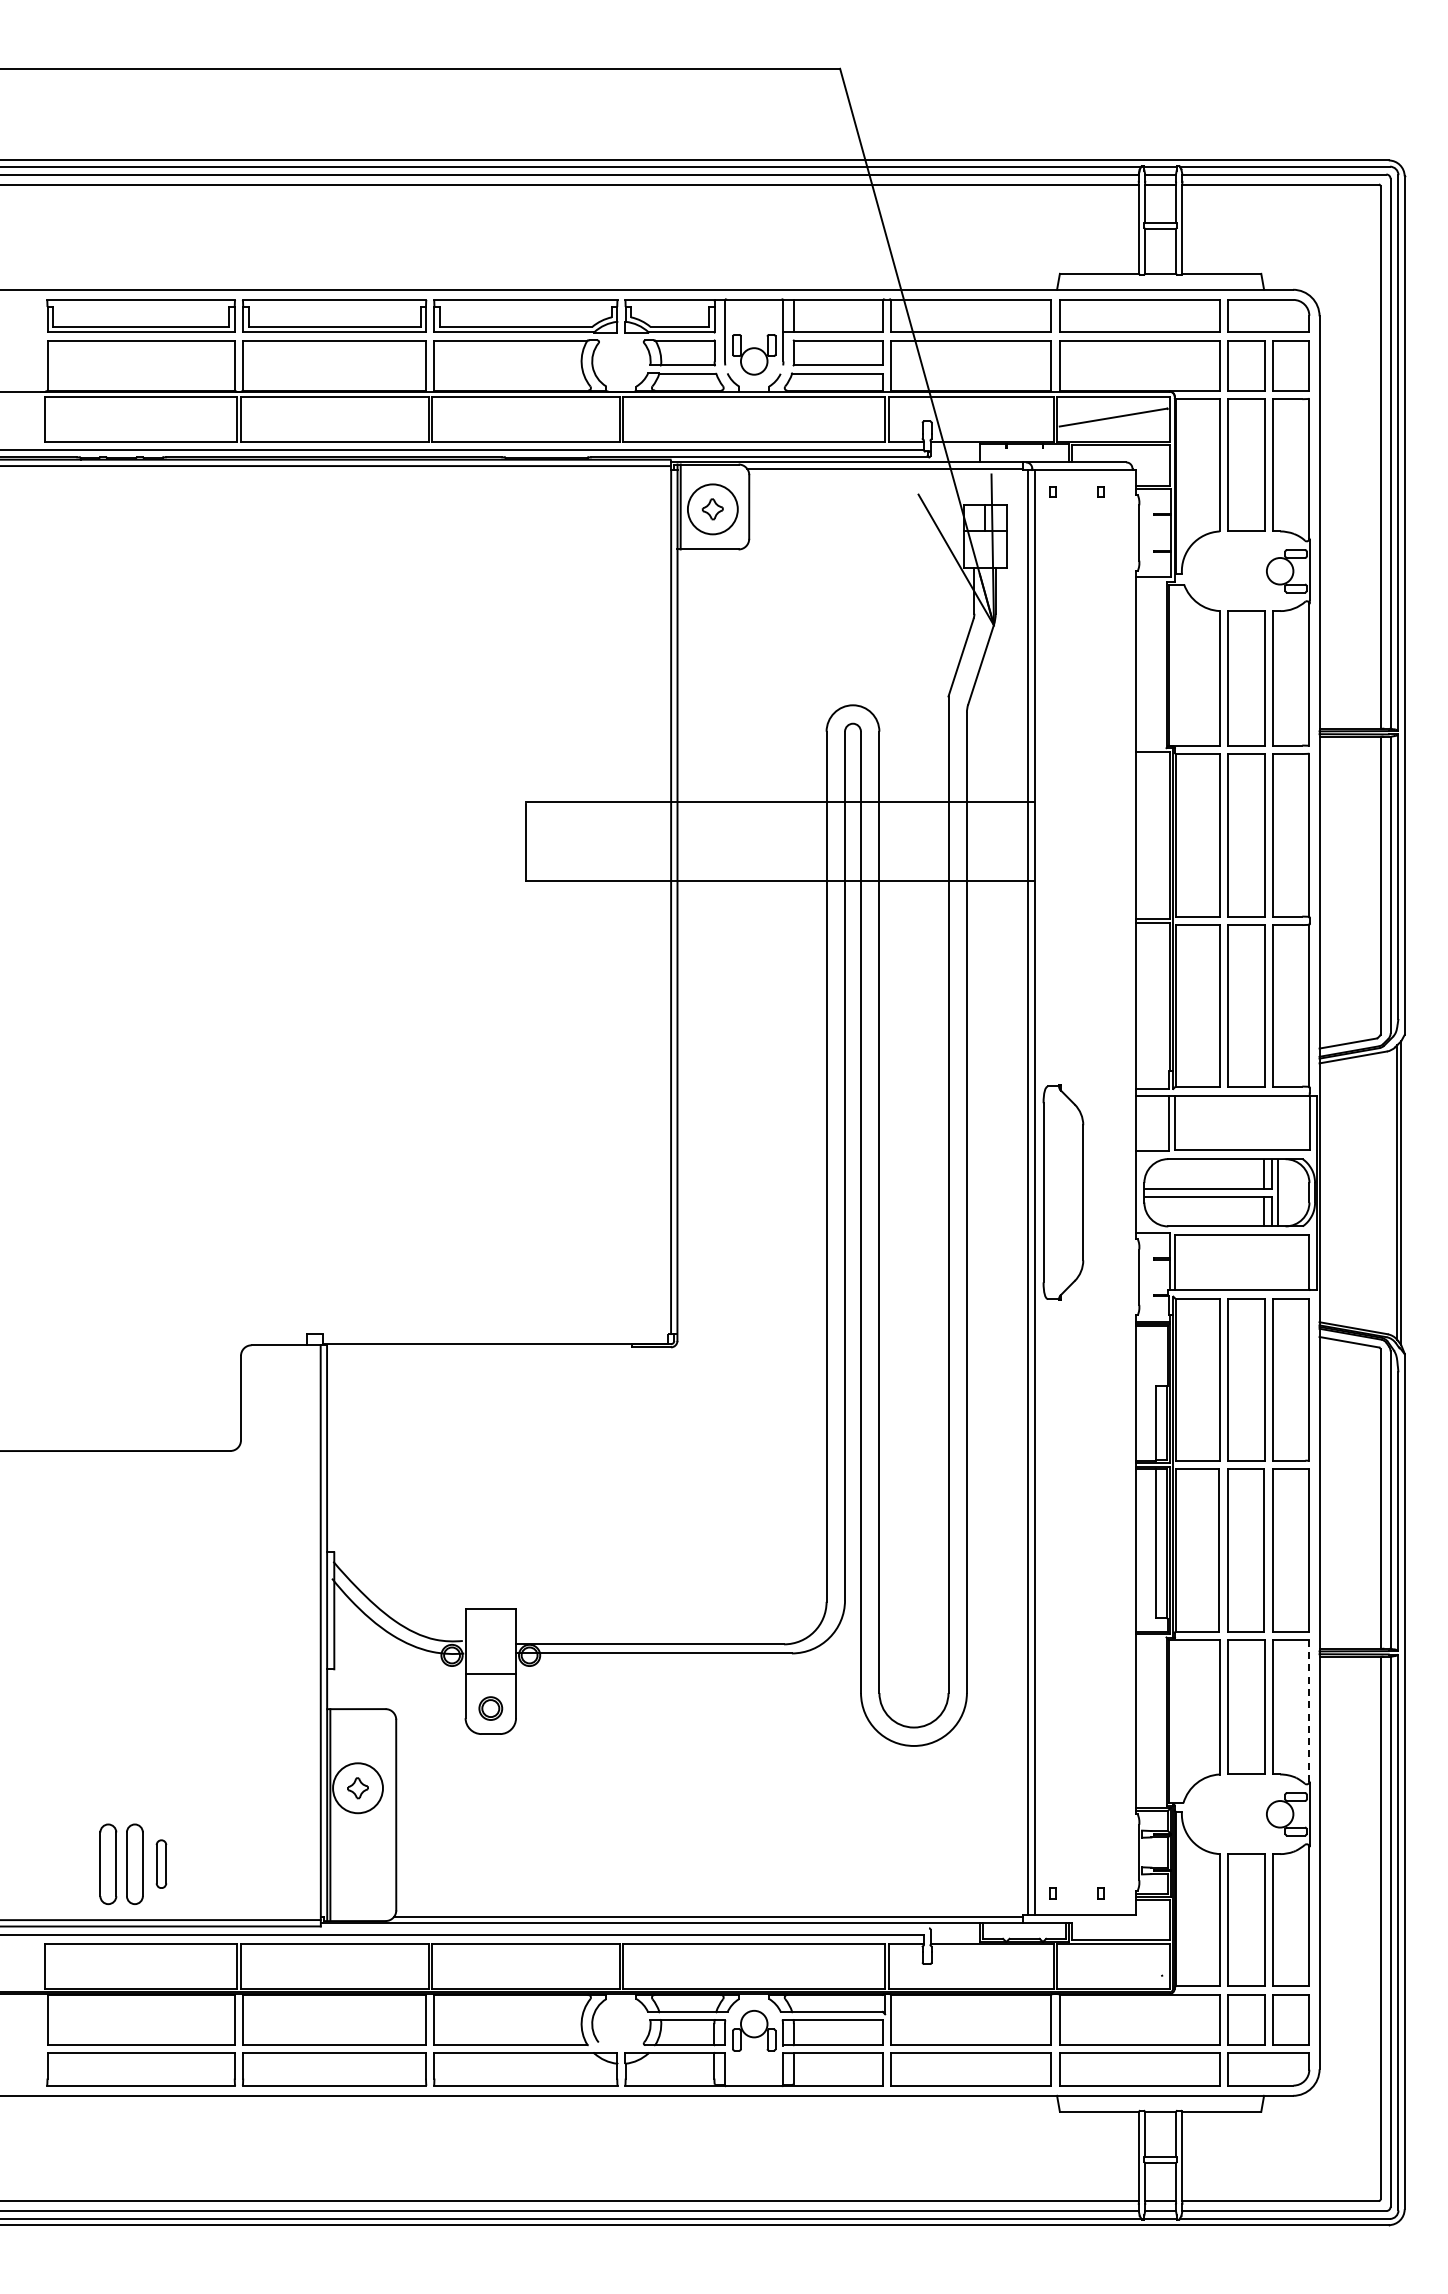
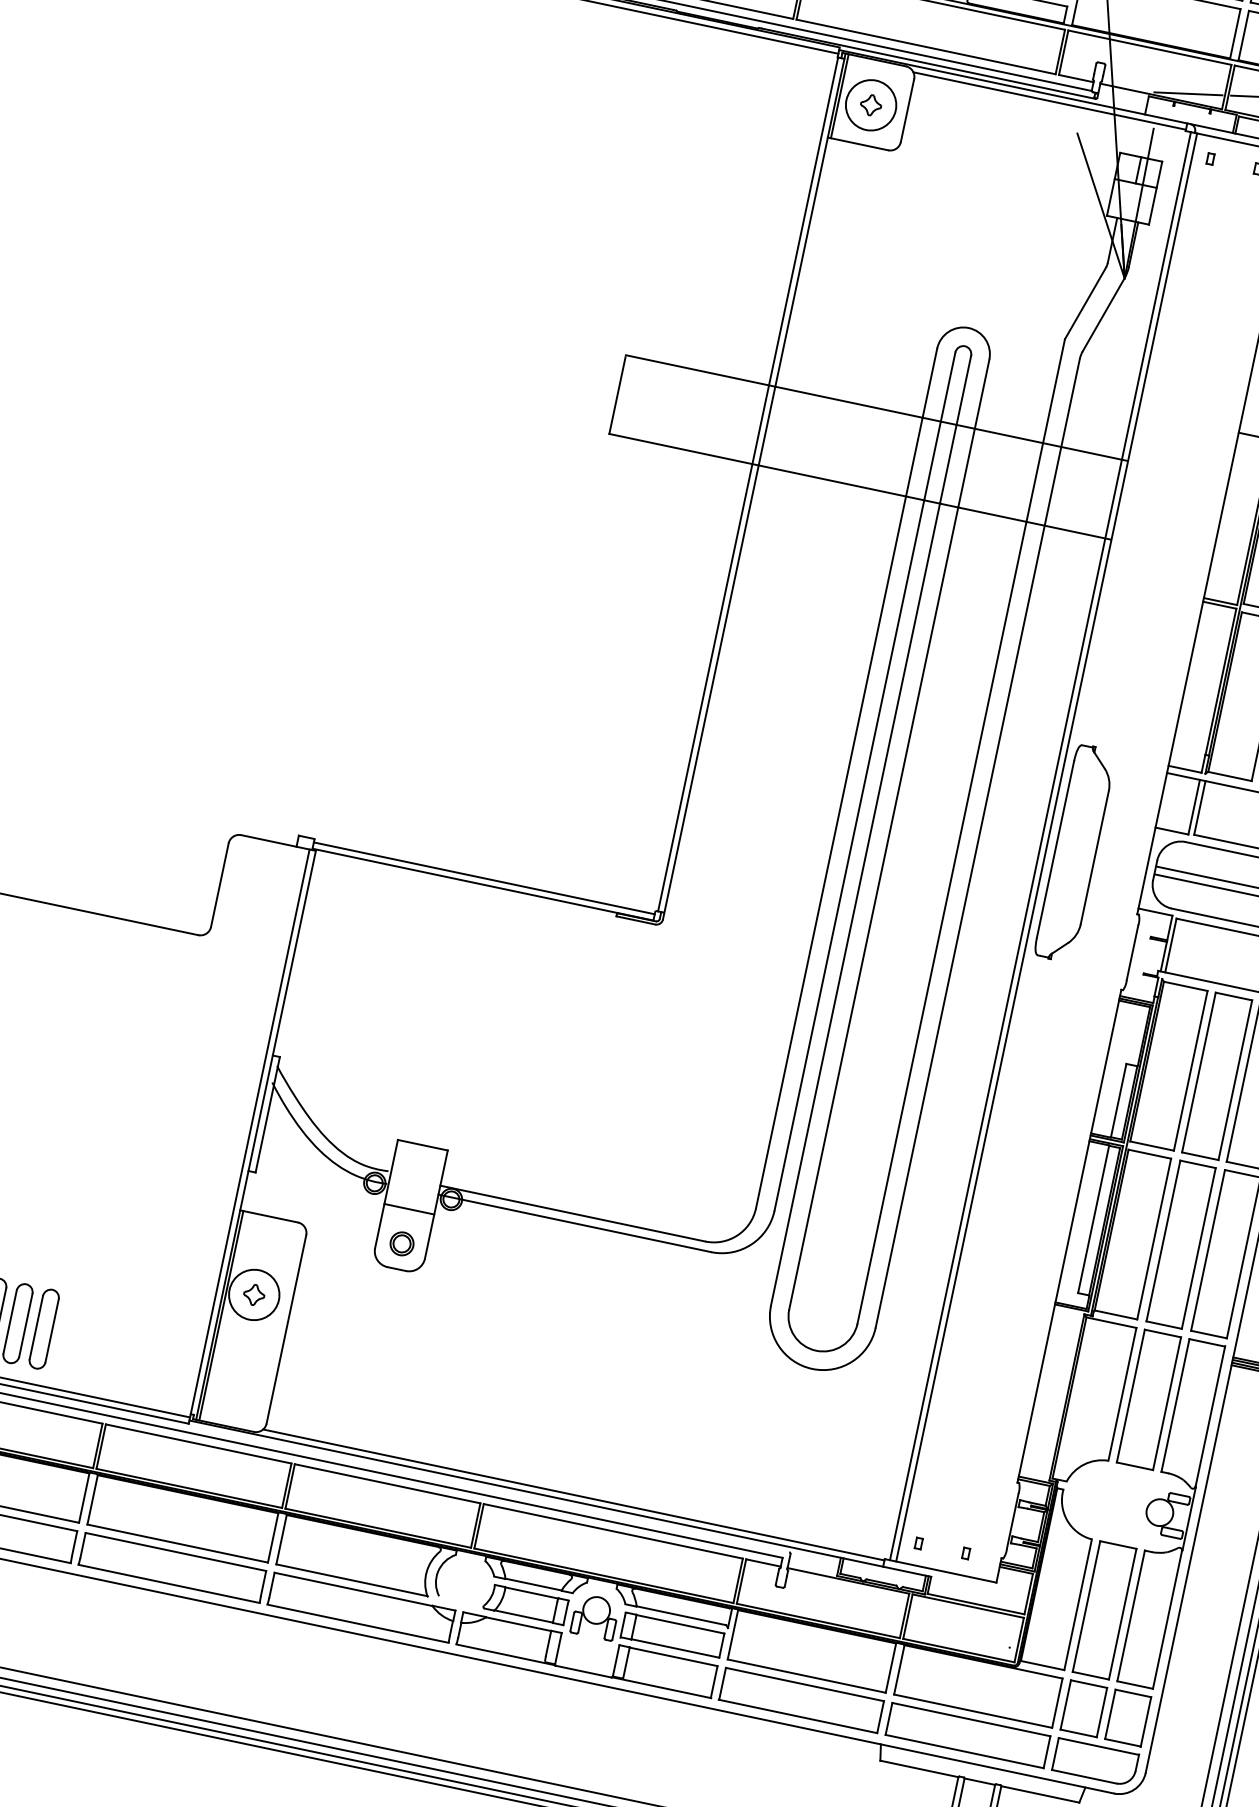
line: (1017, 433) -> (1187, 93), added
line: (495, 1337) -> (483, 878), added
line: (1309, 1711) -> (1210, 1417), dashed -> solid
part: (161, 1863) -> (44, 1328), size x1.67

